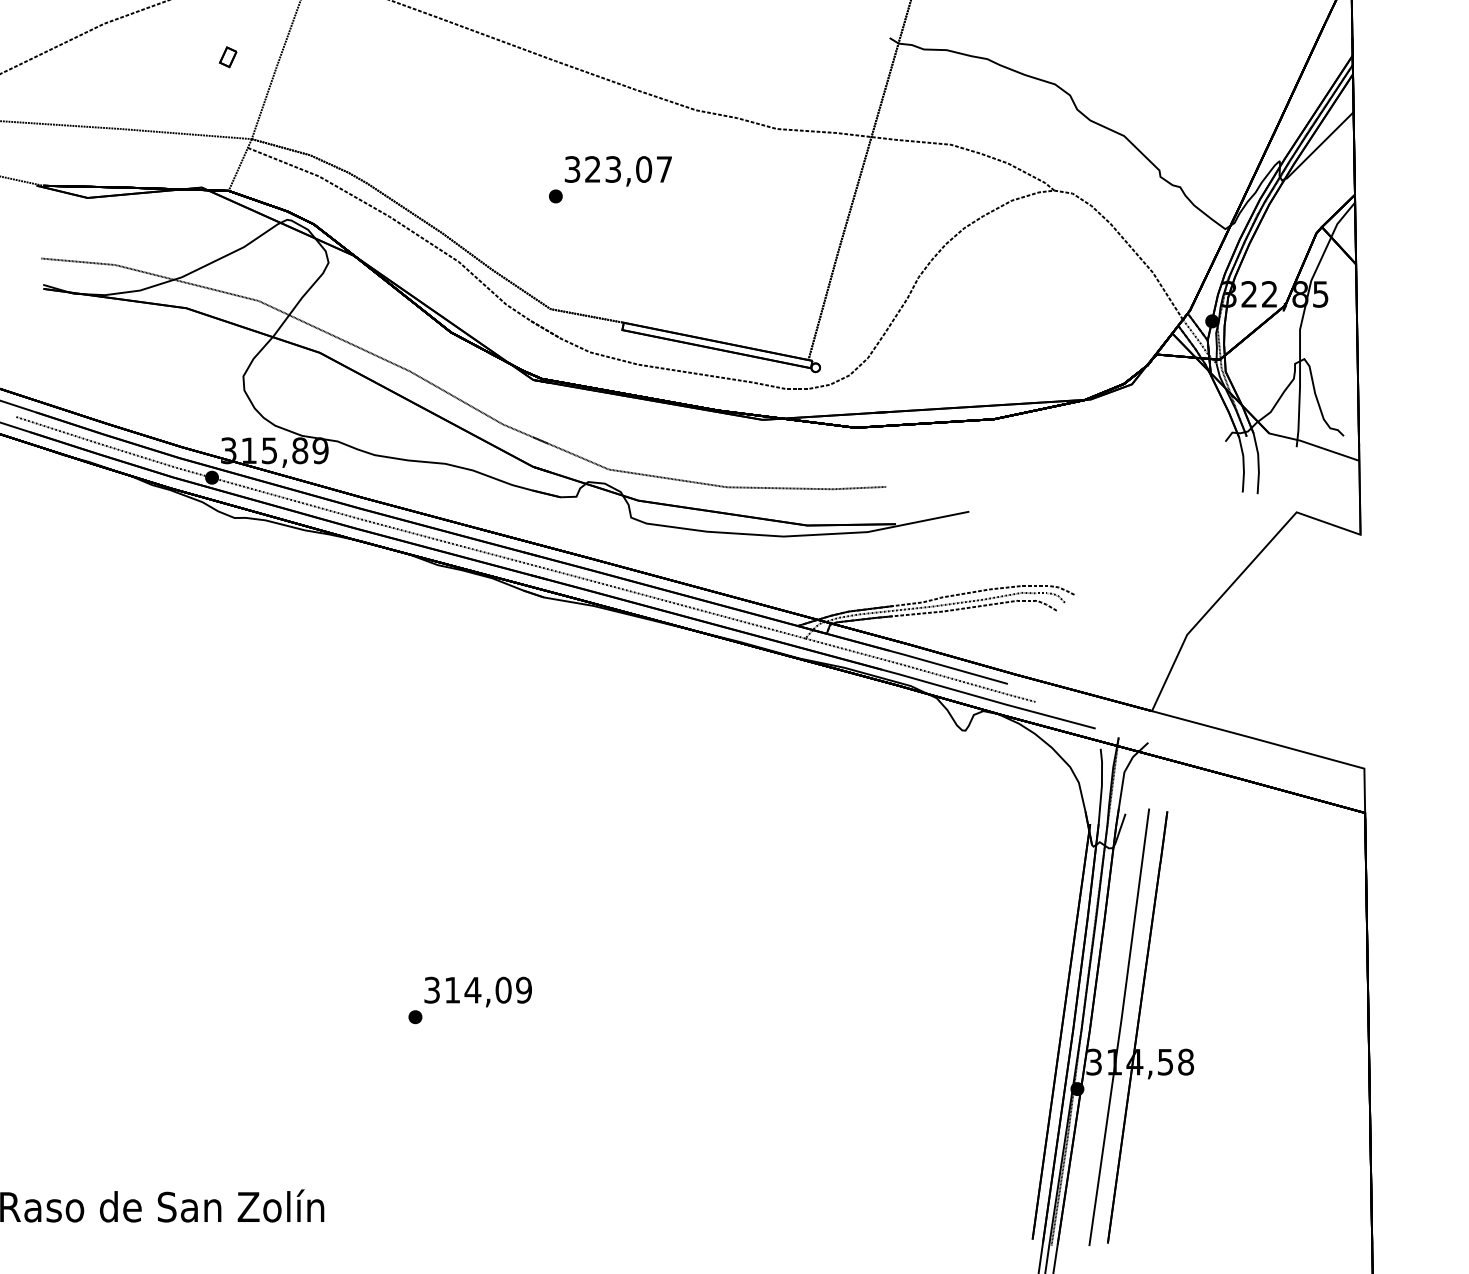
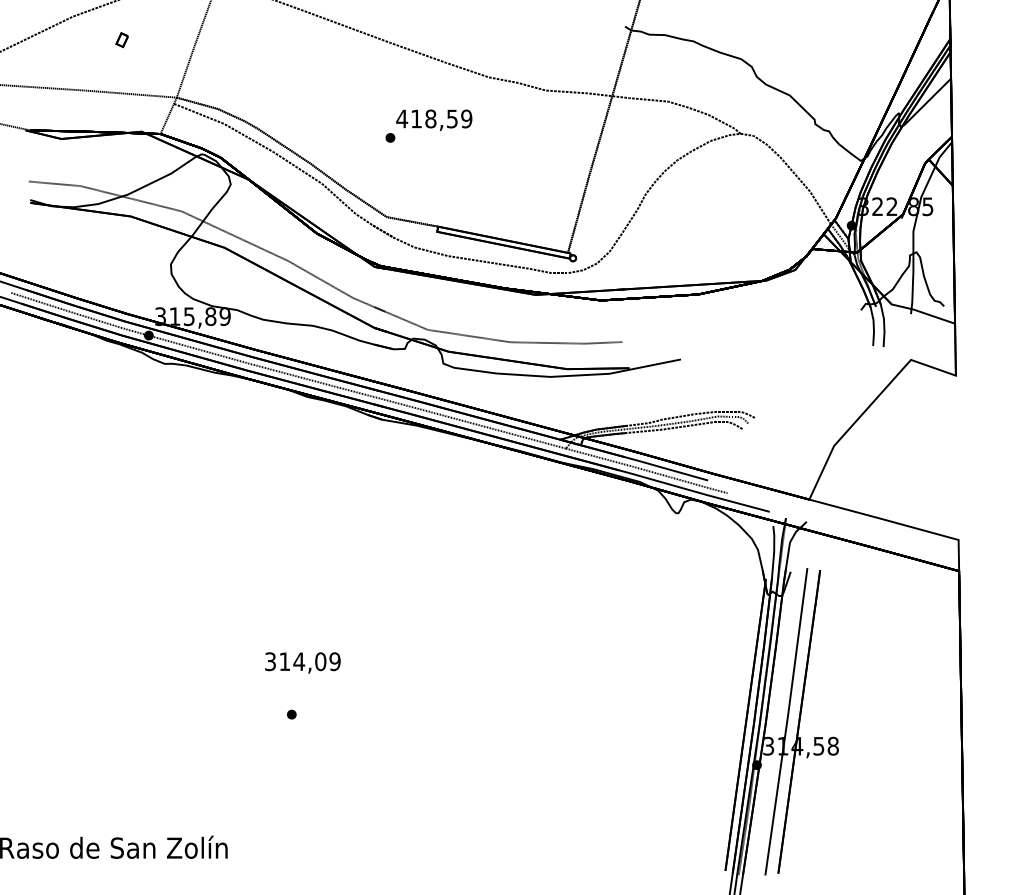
part: (227, 57) -> (121, 40), moved
text: (618, 168) -> (434, 118), 323,07 -> 418,59
text: (477, 991) -> (302, 662), moved

